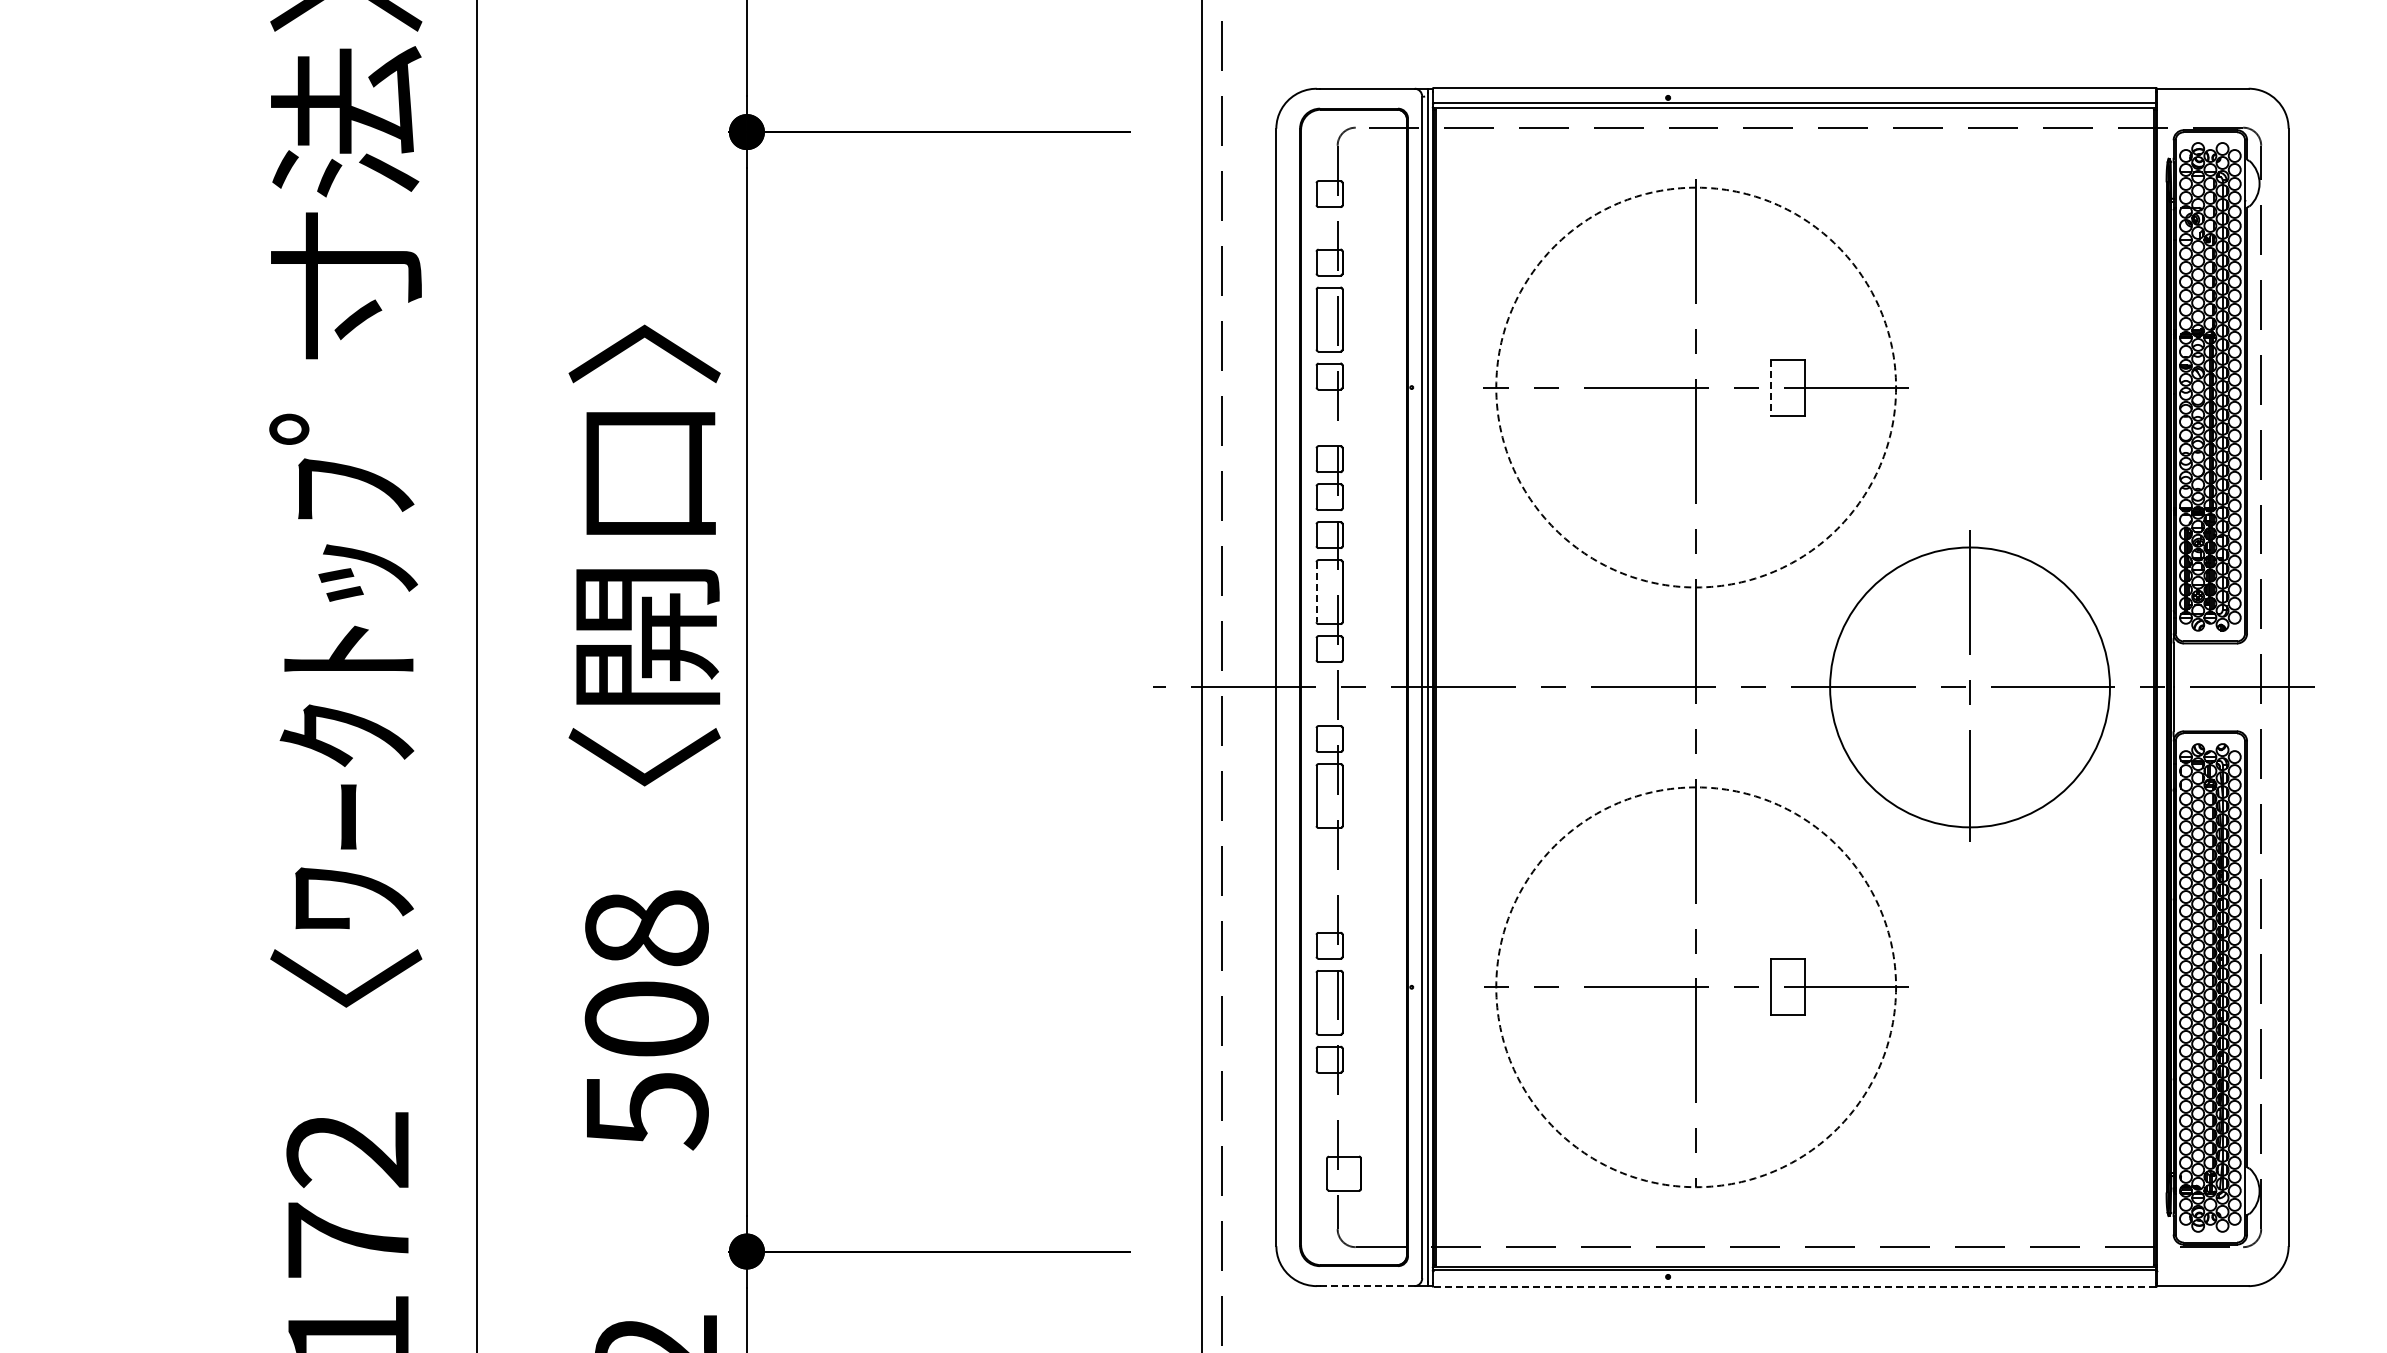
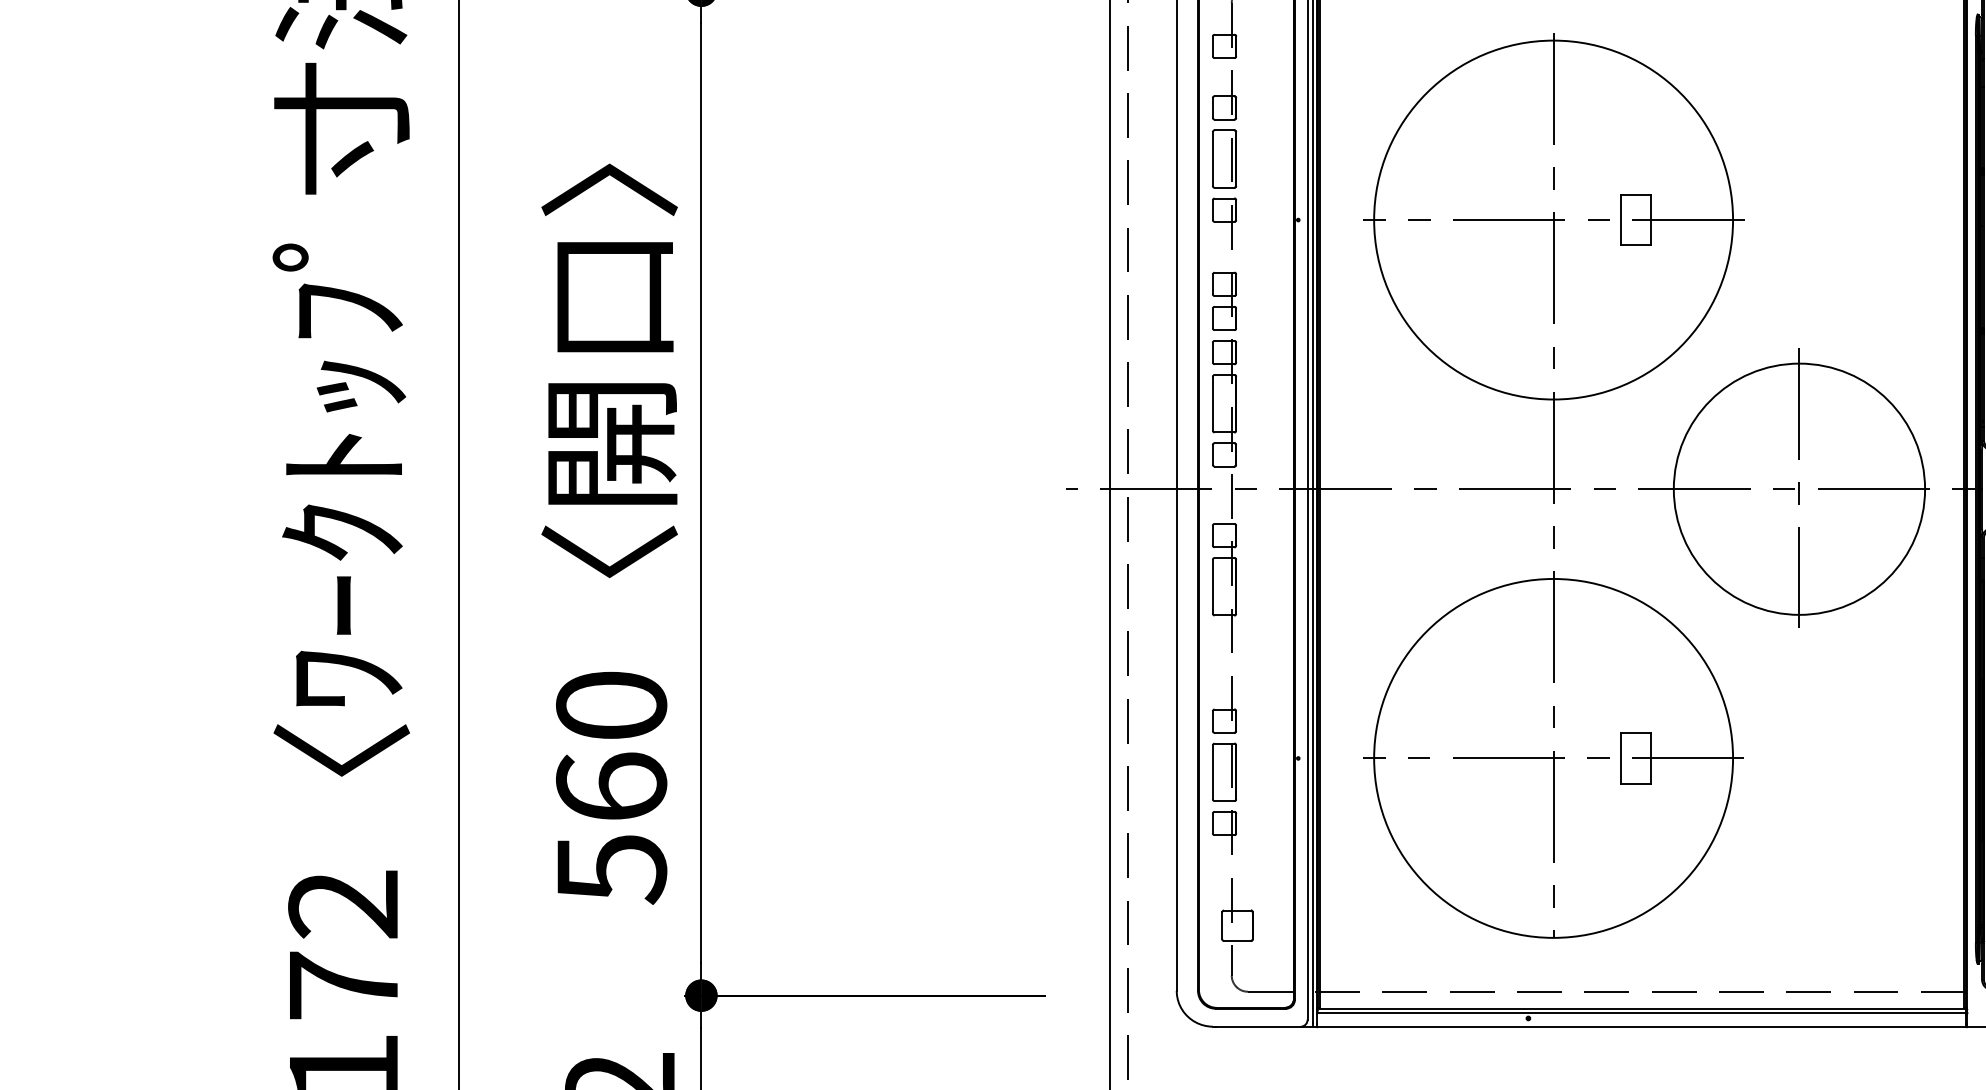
circle: (1696, 387) -> (1553, 220), dashed -> solid
line: (1771, 387) -> (1621, 220), dashed -> solid
line: (1316, 592) -> (1212, 404), dashed -> solid
text: (646, 973) -> (611, 746), 508 -> 560
circle: (1696, 987) -> (1553, 758), dashed -> solid
line: (1367, 1286) -> (1258, 1027), dashed -> solid
line: (1795, 1286) -> (1642, 1027), dashed -> solid

